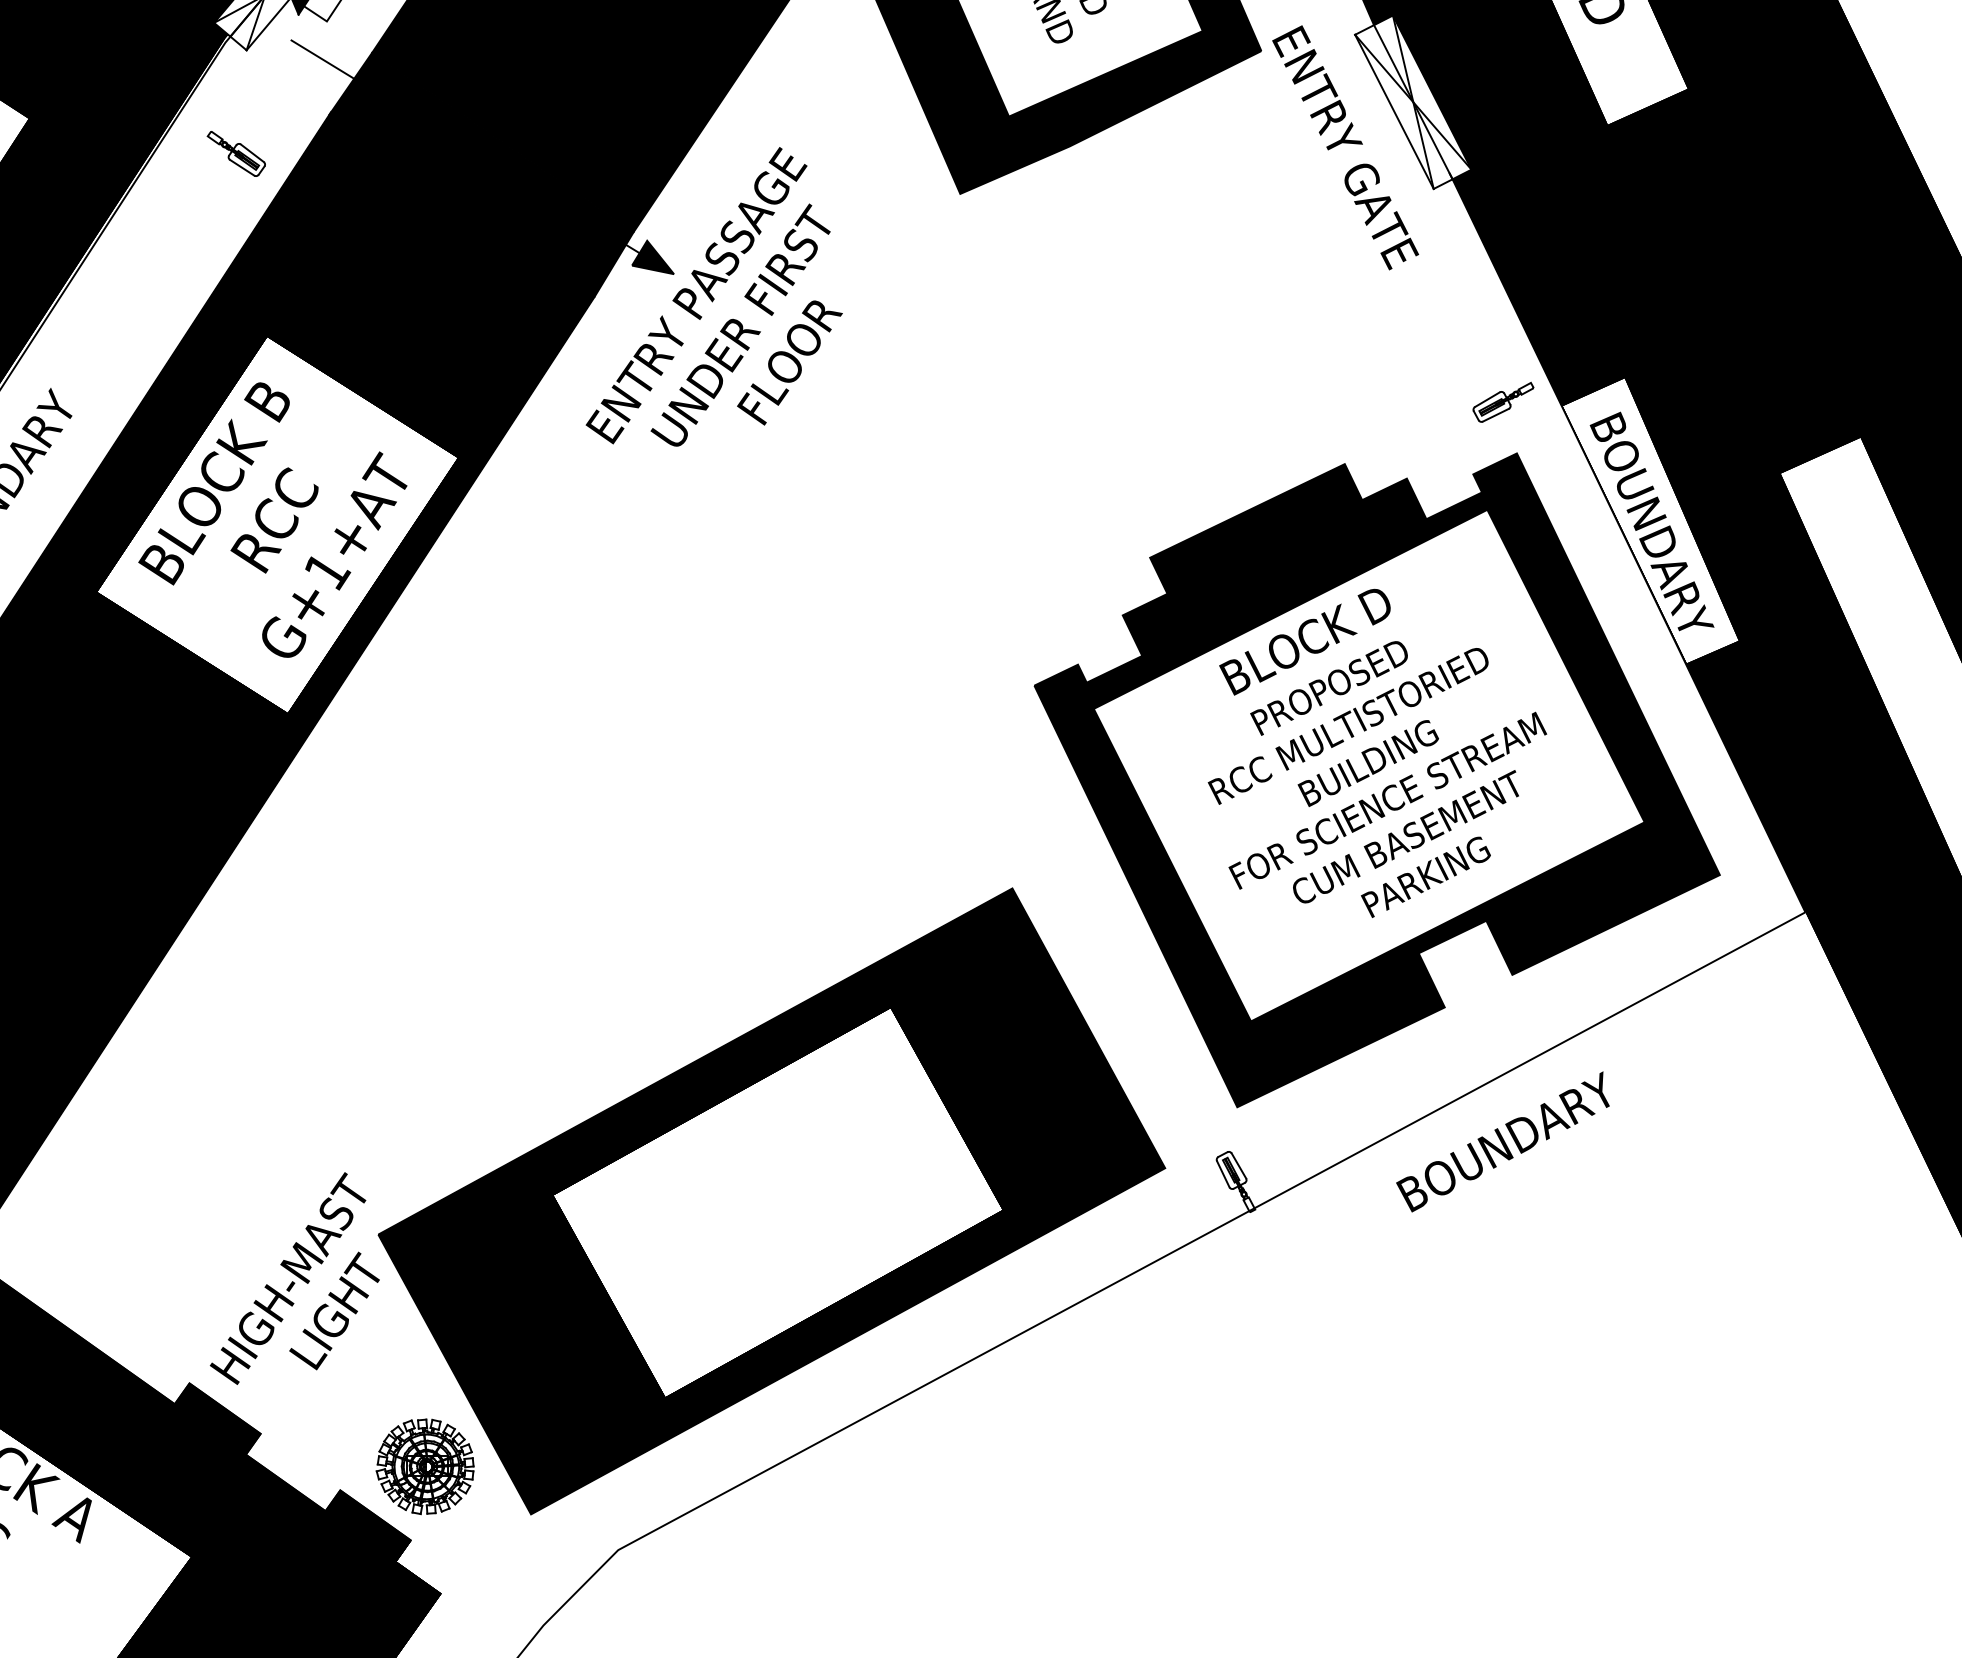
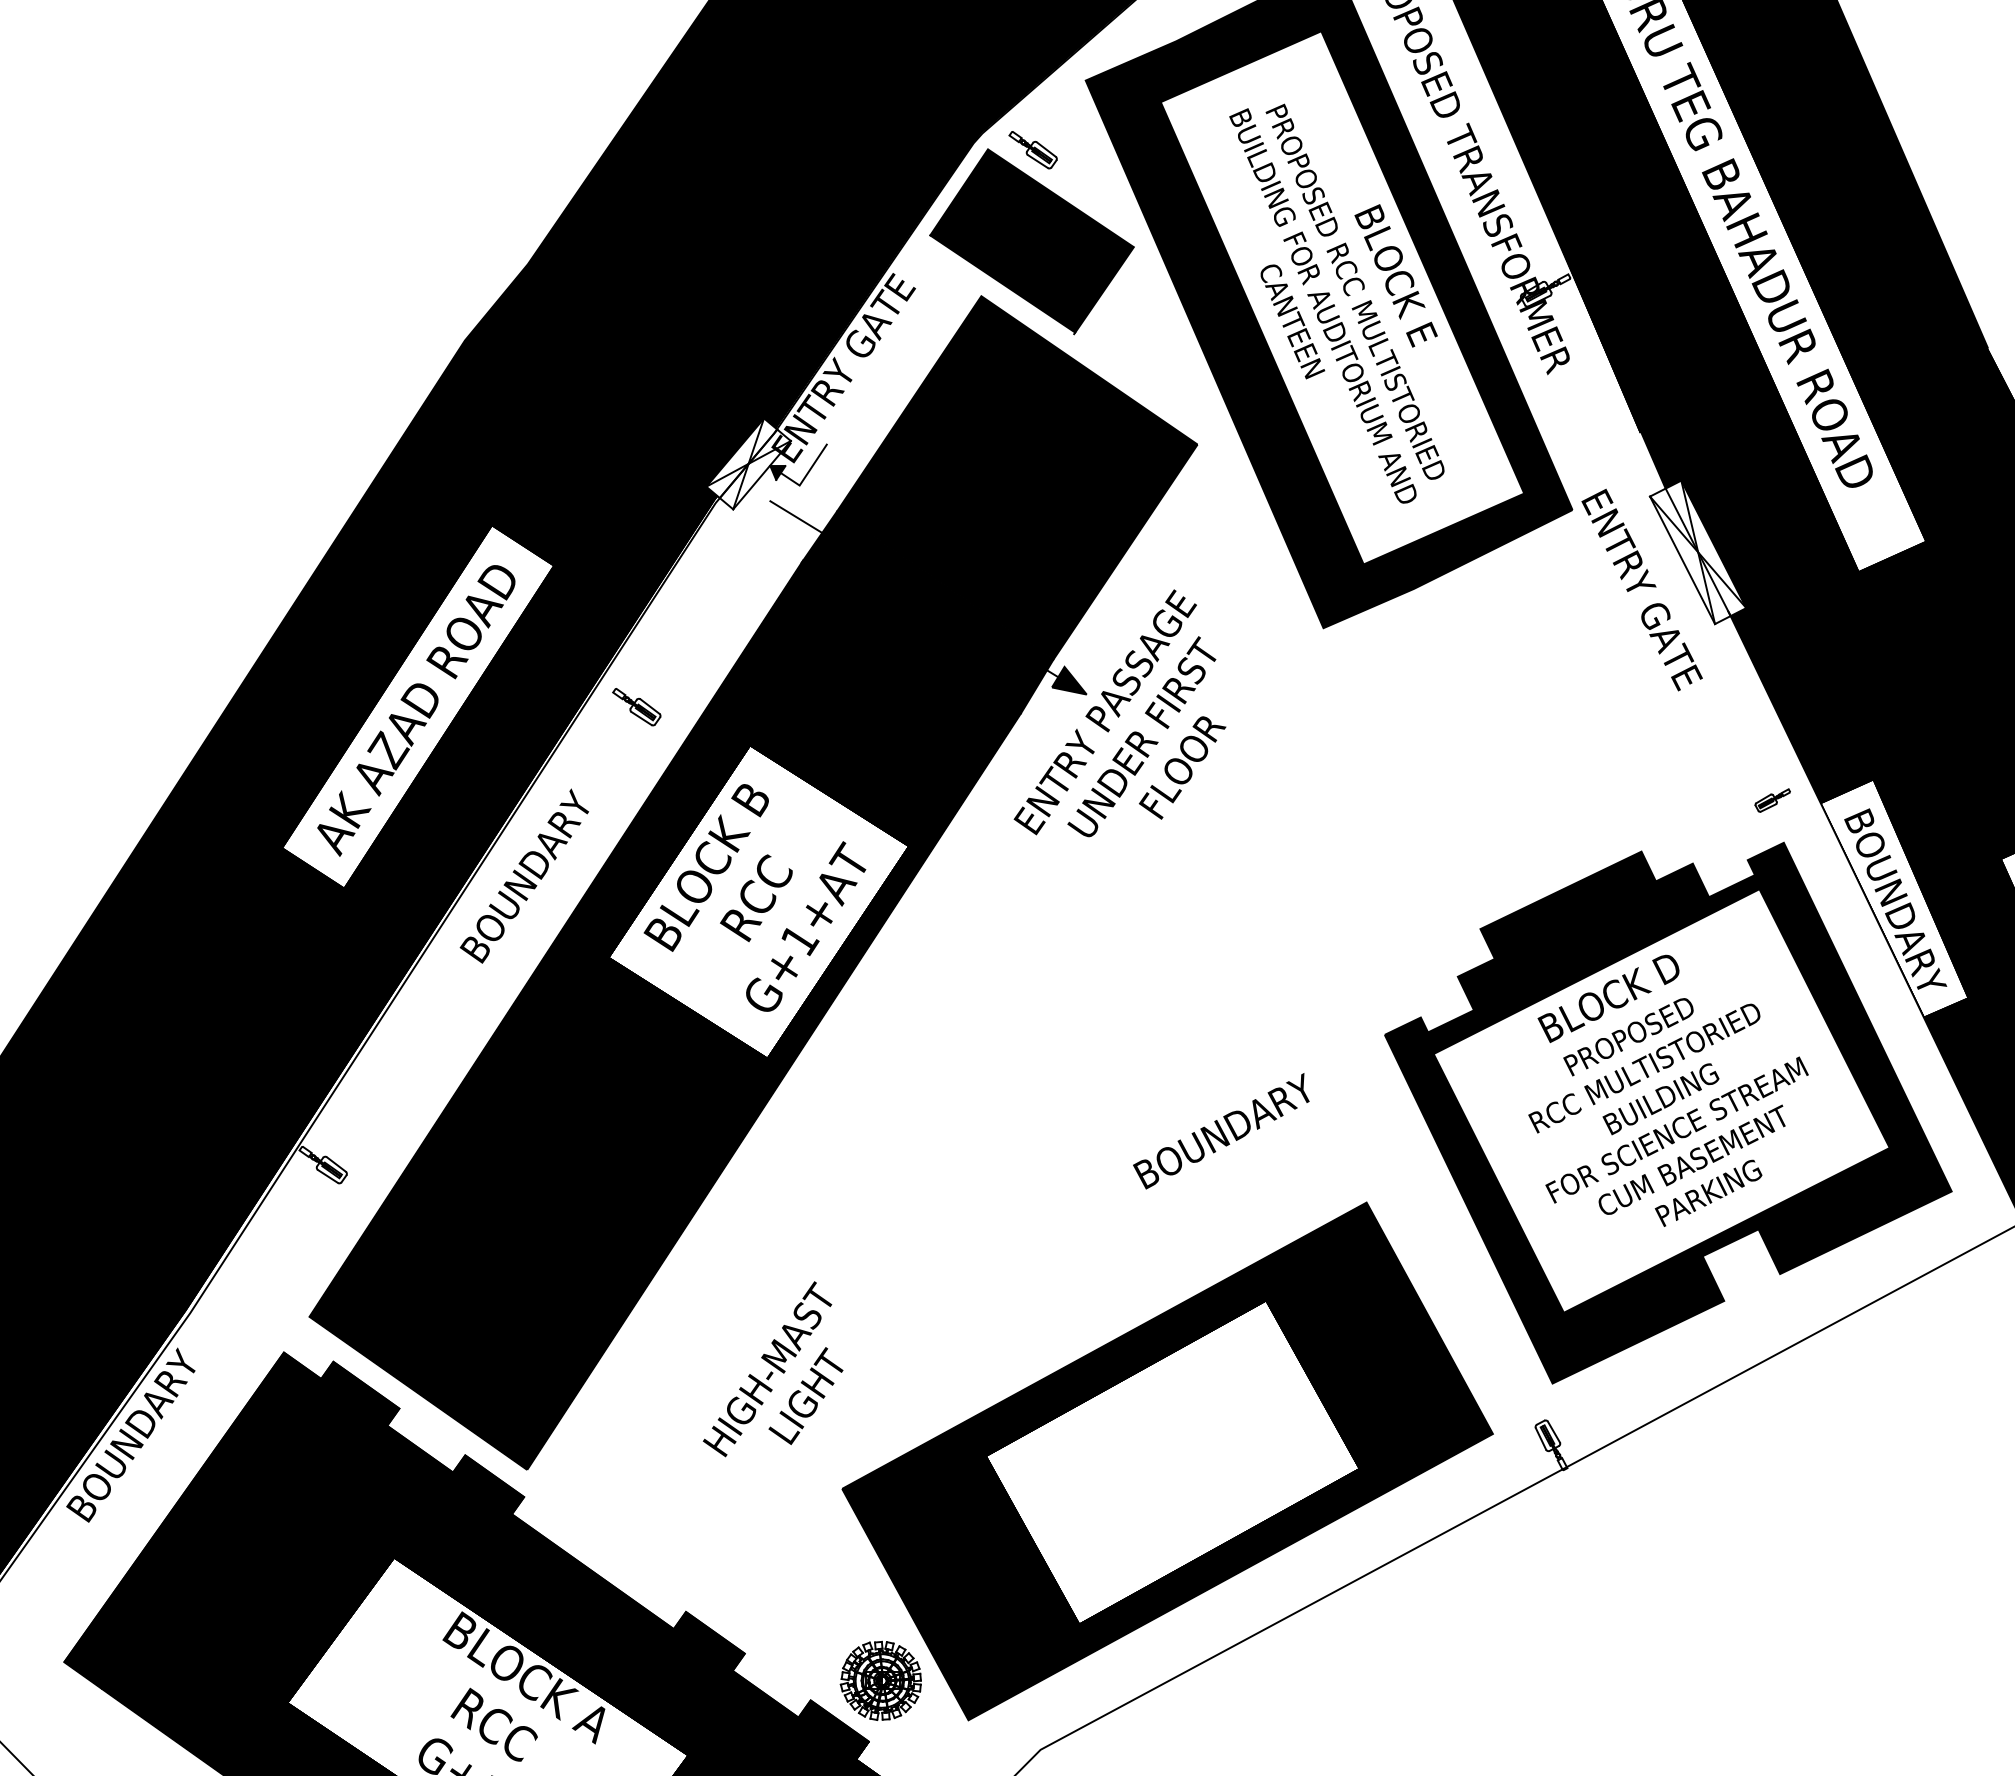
part: (236, 154) -> (636, 707), moved
part: (1503, 402) -> (1772, 800), size x0.7
text: (1503, 1142) -> (1221, 1131), moved
text: (295, 1278) -> (773, 1369), moved

